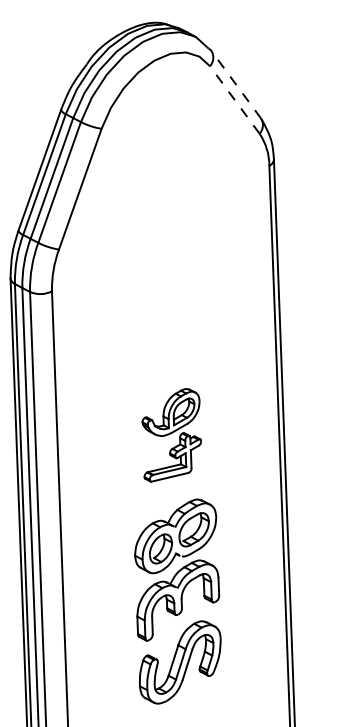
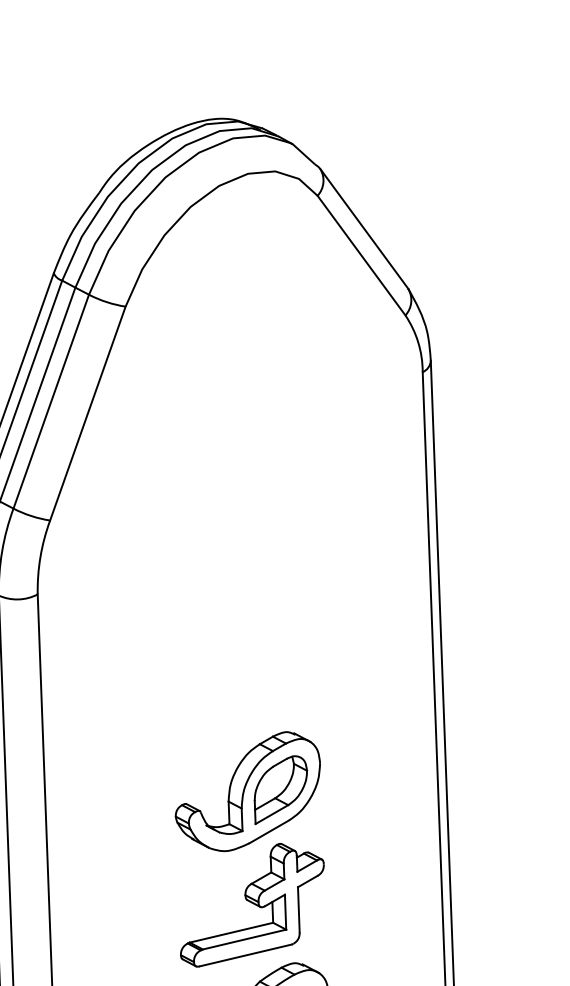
line: (236, 84) -> (364, 228), dashed -> solid
line: (234, 100) -> (360, 256), dashed -> solid
part: (171, 435) -> (249, 849), size x1.43

